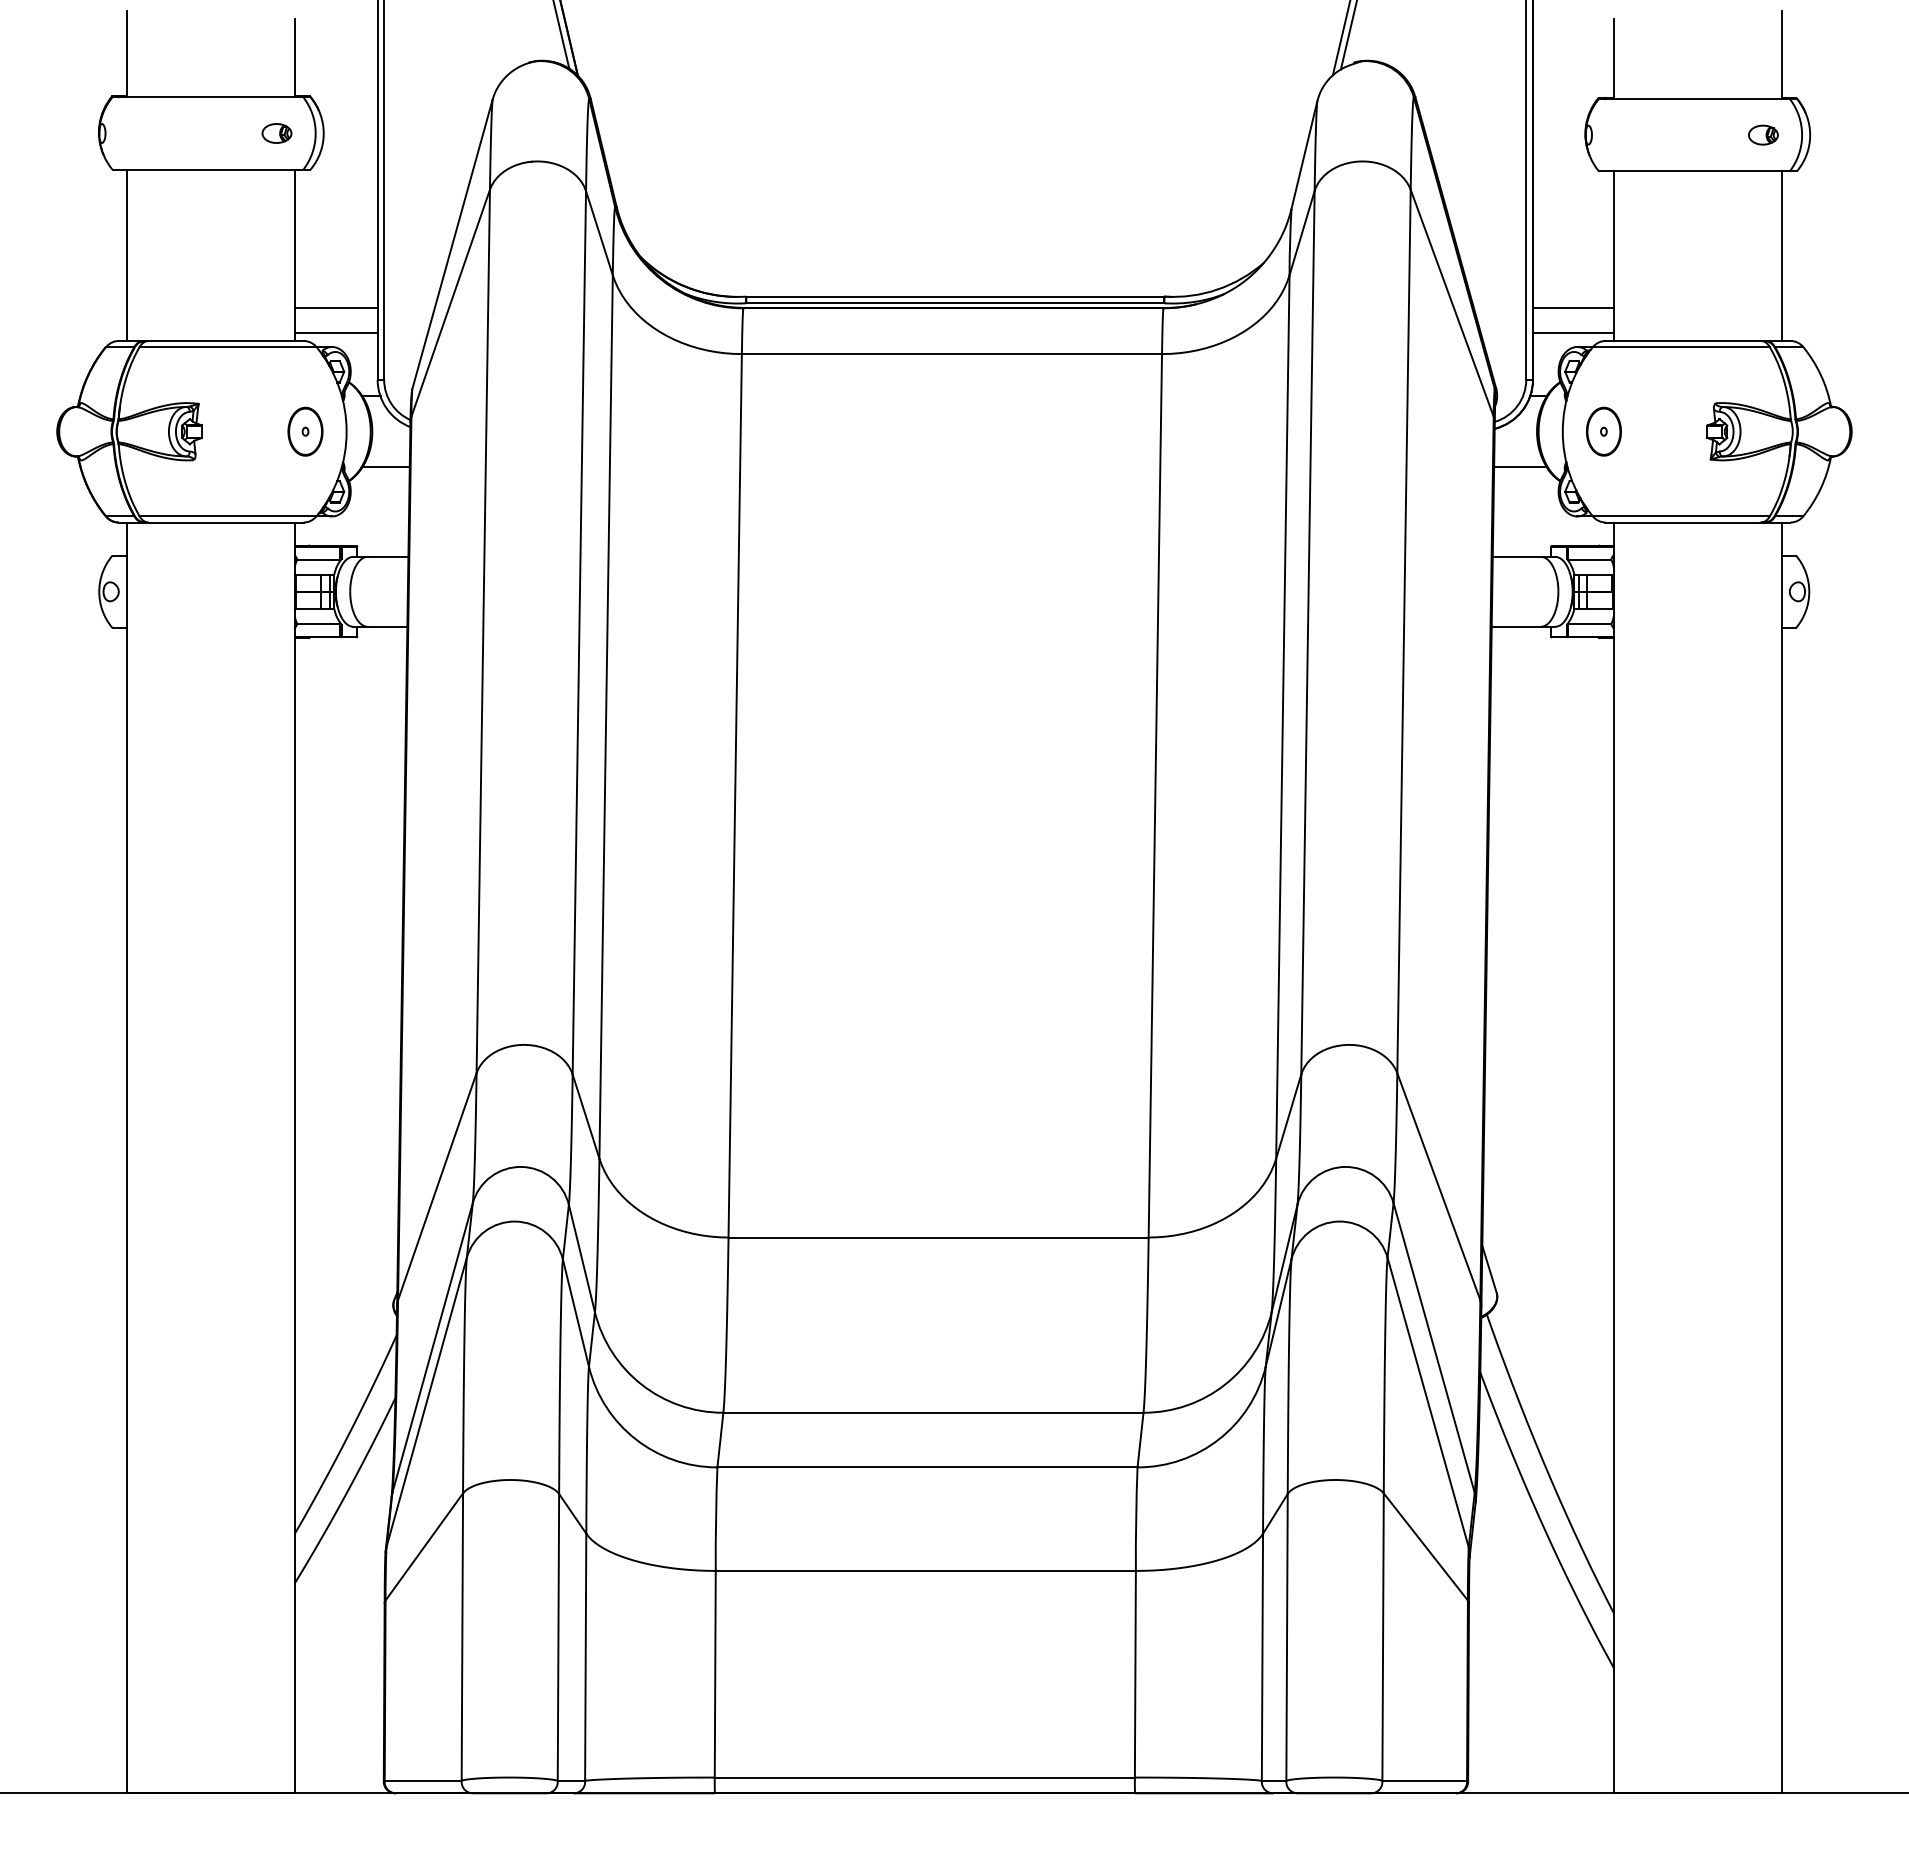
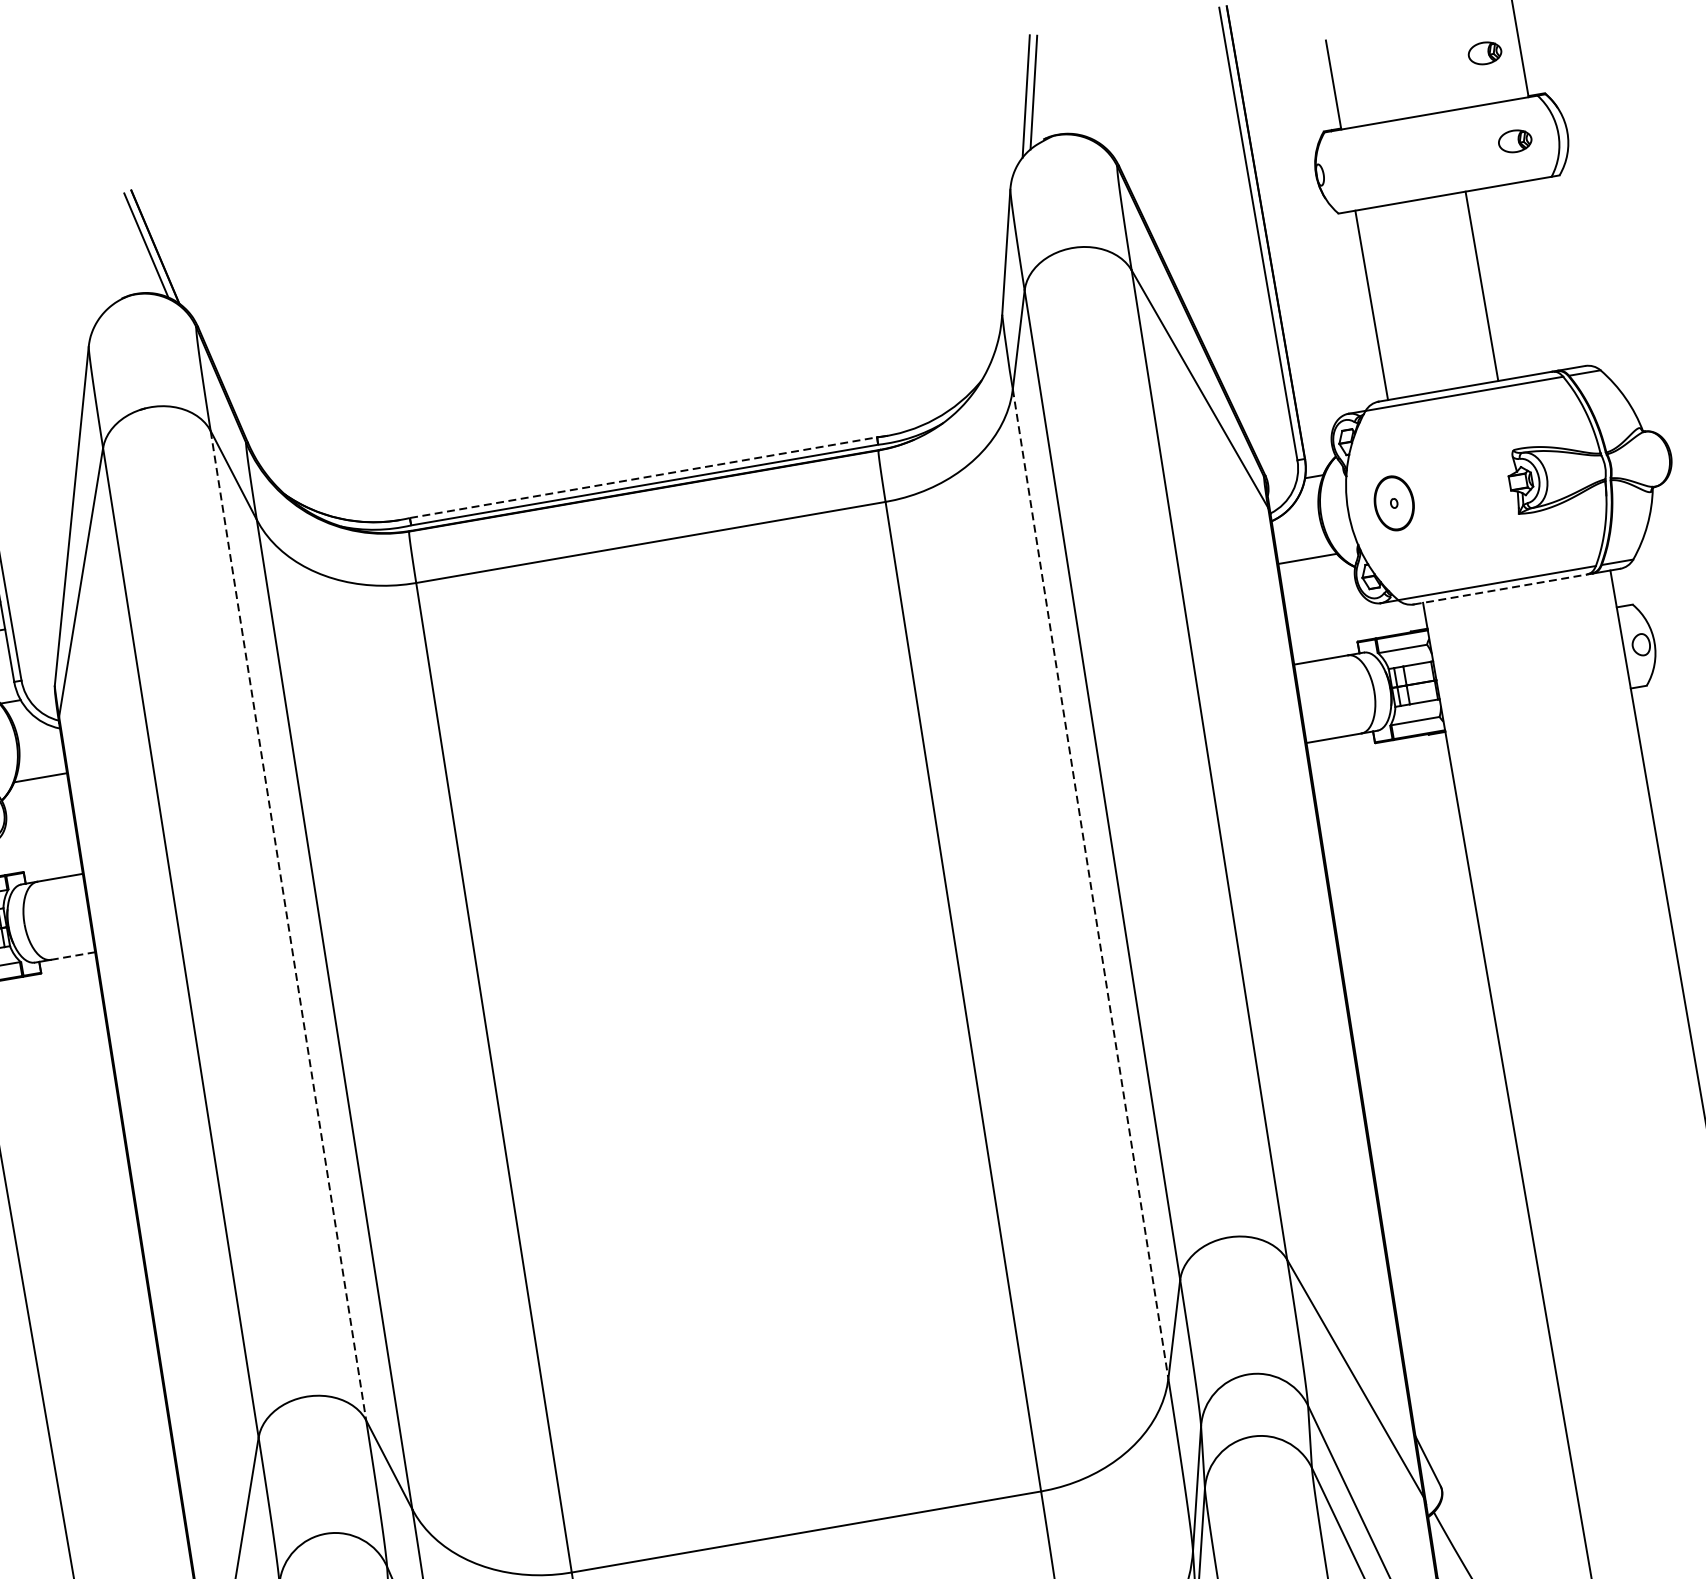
part: (1750, 53) -> (1485, 52), added
line: (1781, 255) -> (1481, 285), moved
line: (955, 296) -> (643, 477), solid -> dashed
line: (1573, 307) -> (1336, 370), removed
line: (1573, 332) -> (1341, 398), removed
line: (1683, 522) -> (1500, 589), solid -> dashed
line: (387, 626) -> (72, 955), solid -> dashed
line: (579, 632) -> (288, 925), solid -> dashed
line: (1282, 716) -> (1090, 883), solid -> dashed

